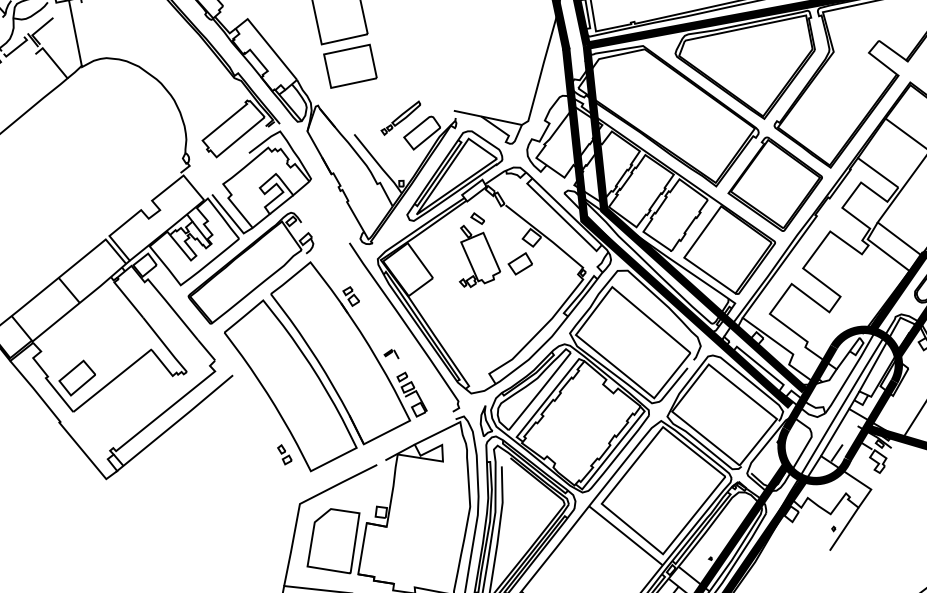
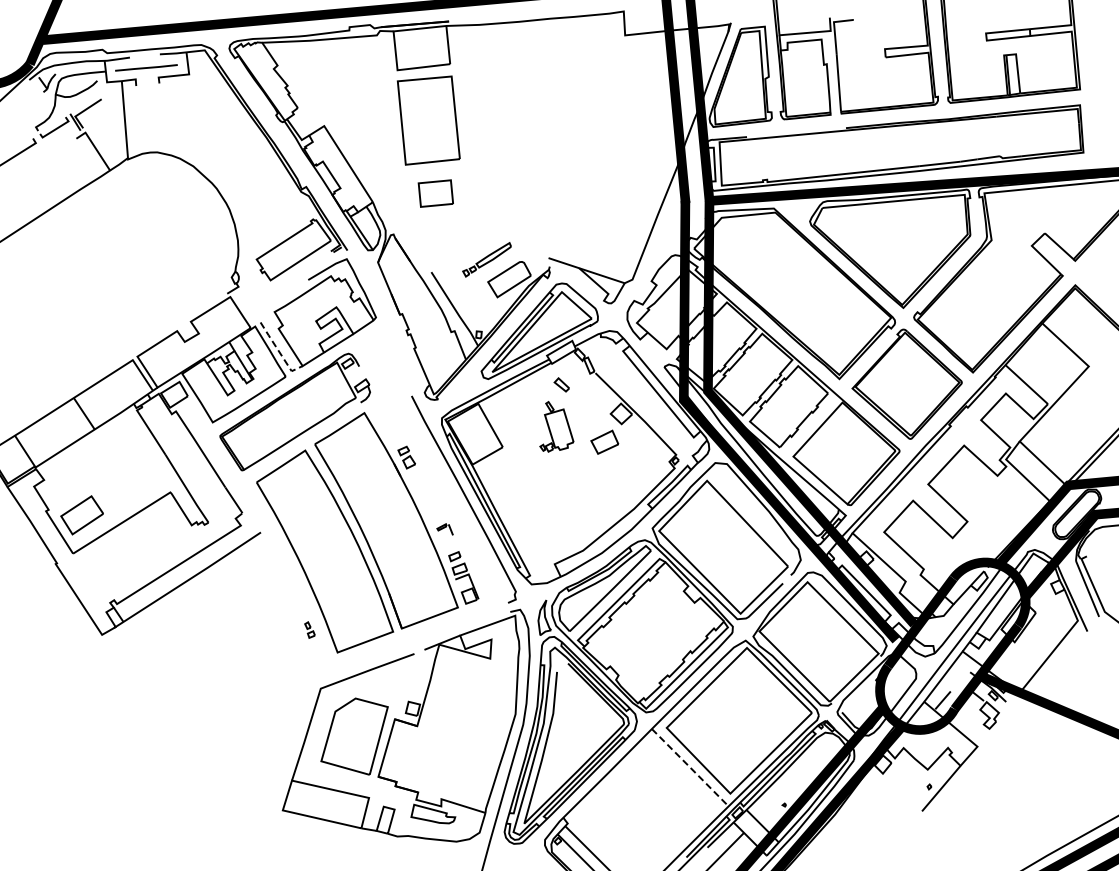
part: (350, 66) -> (435, 193), size x0.6
line: (231, 218) -> (279, 352), solid -> dashed
part: (477, 255) -> (556, 426), size x0.7
part: (284, 454) -> (309, 629), size x0.7
line: (626, 535) -> (690, 767), solid -> dashed

